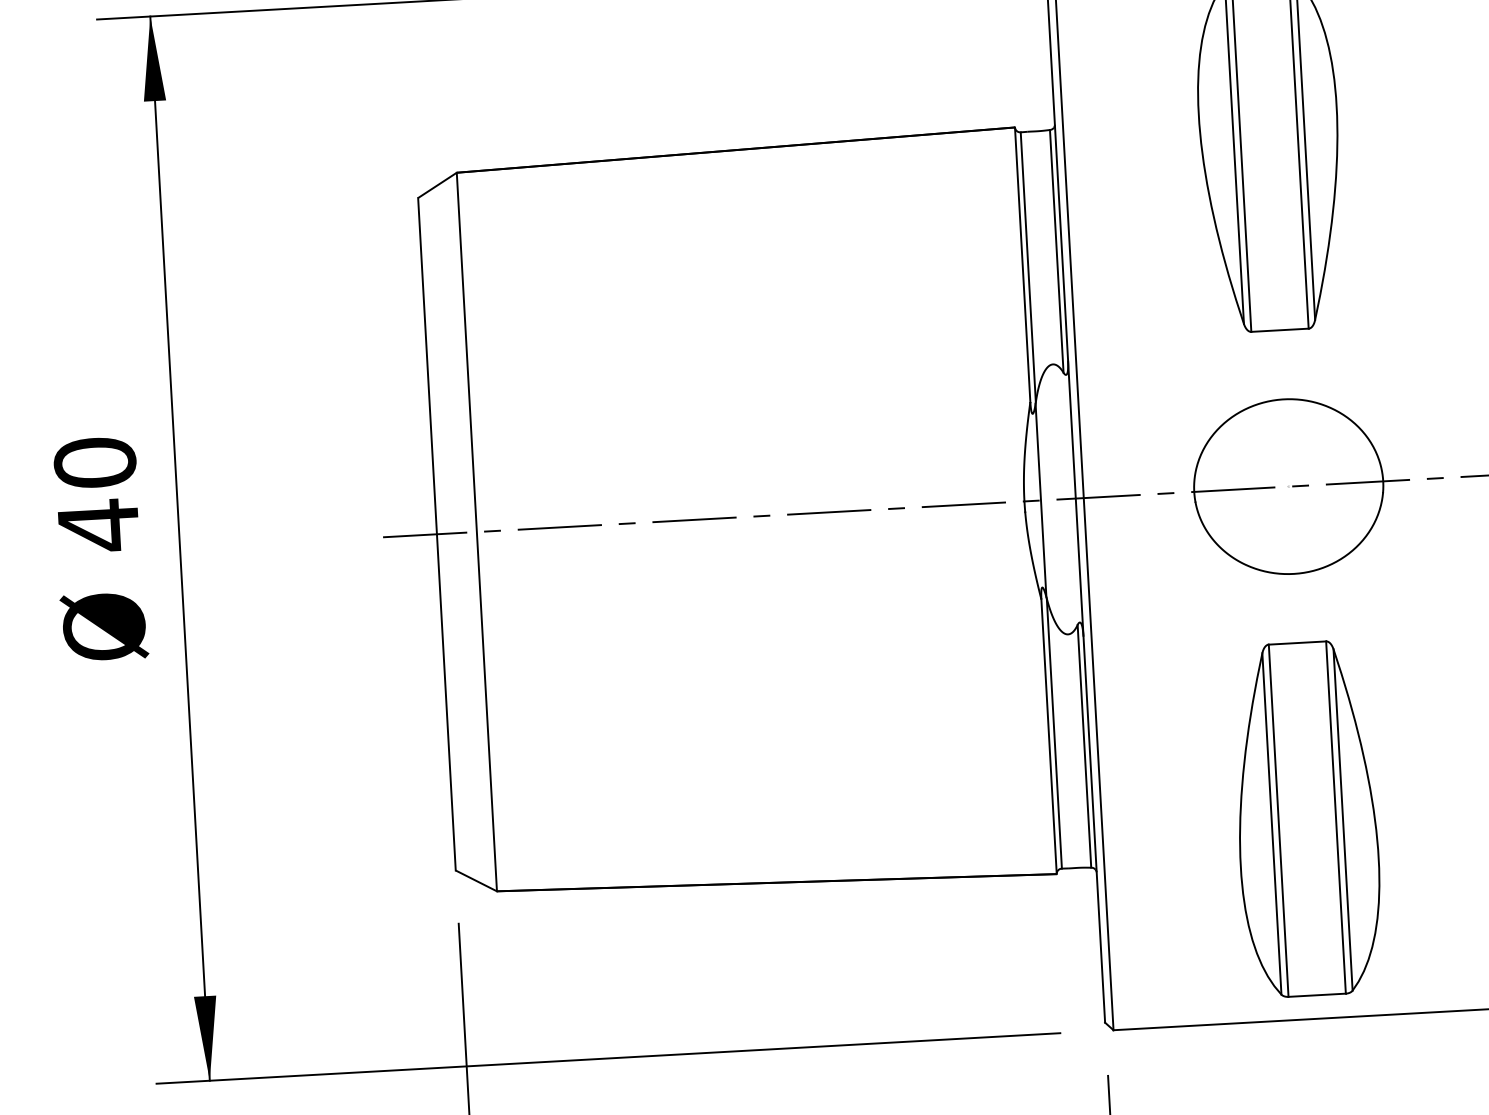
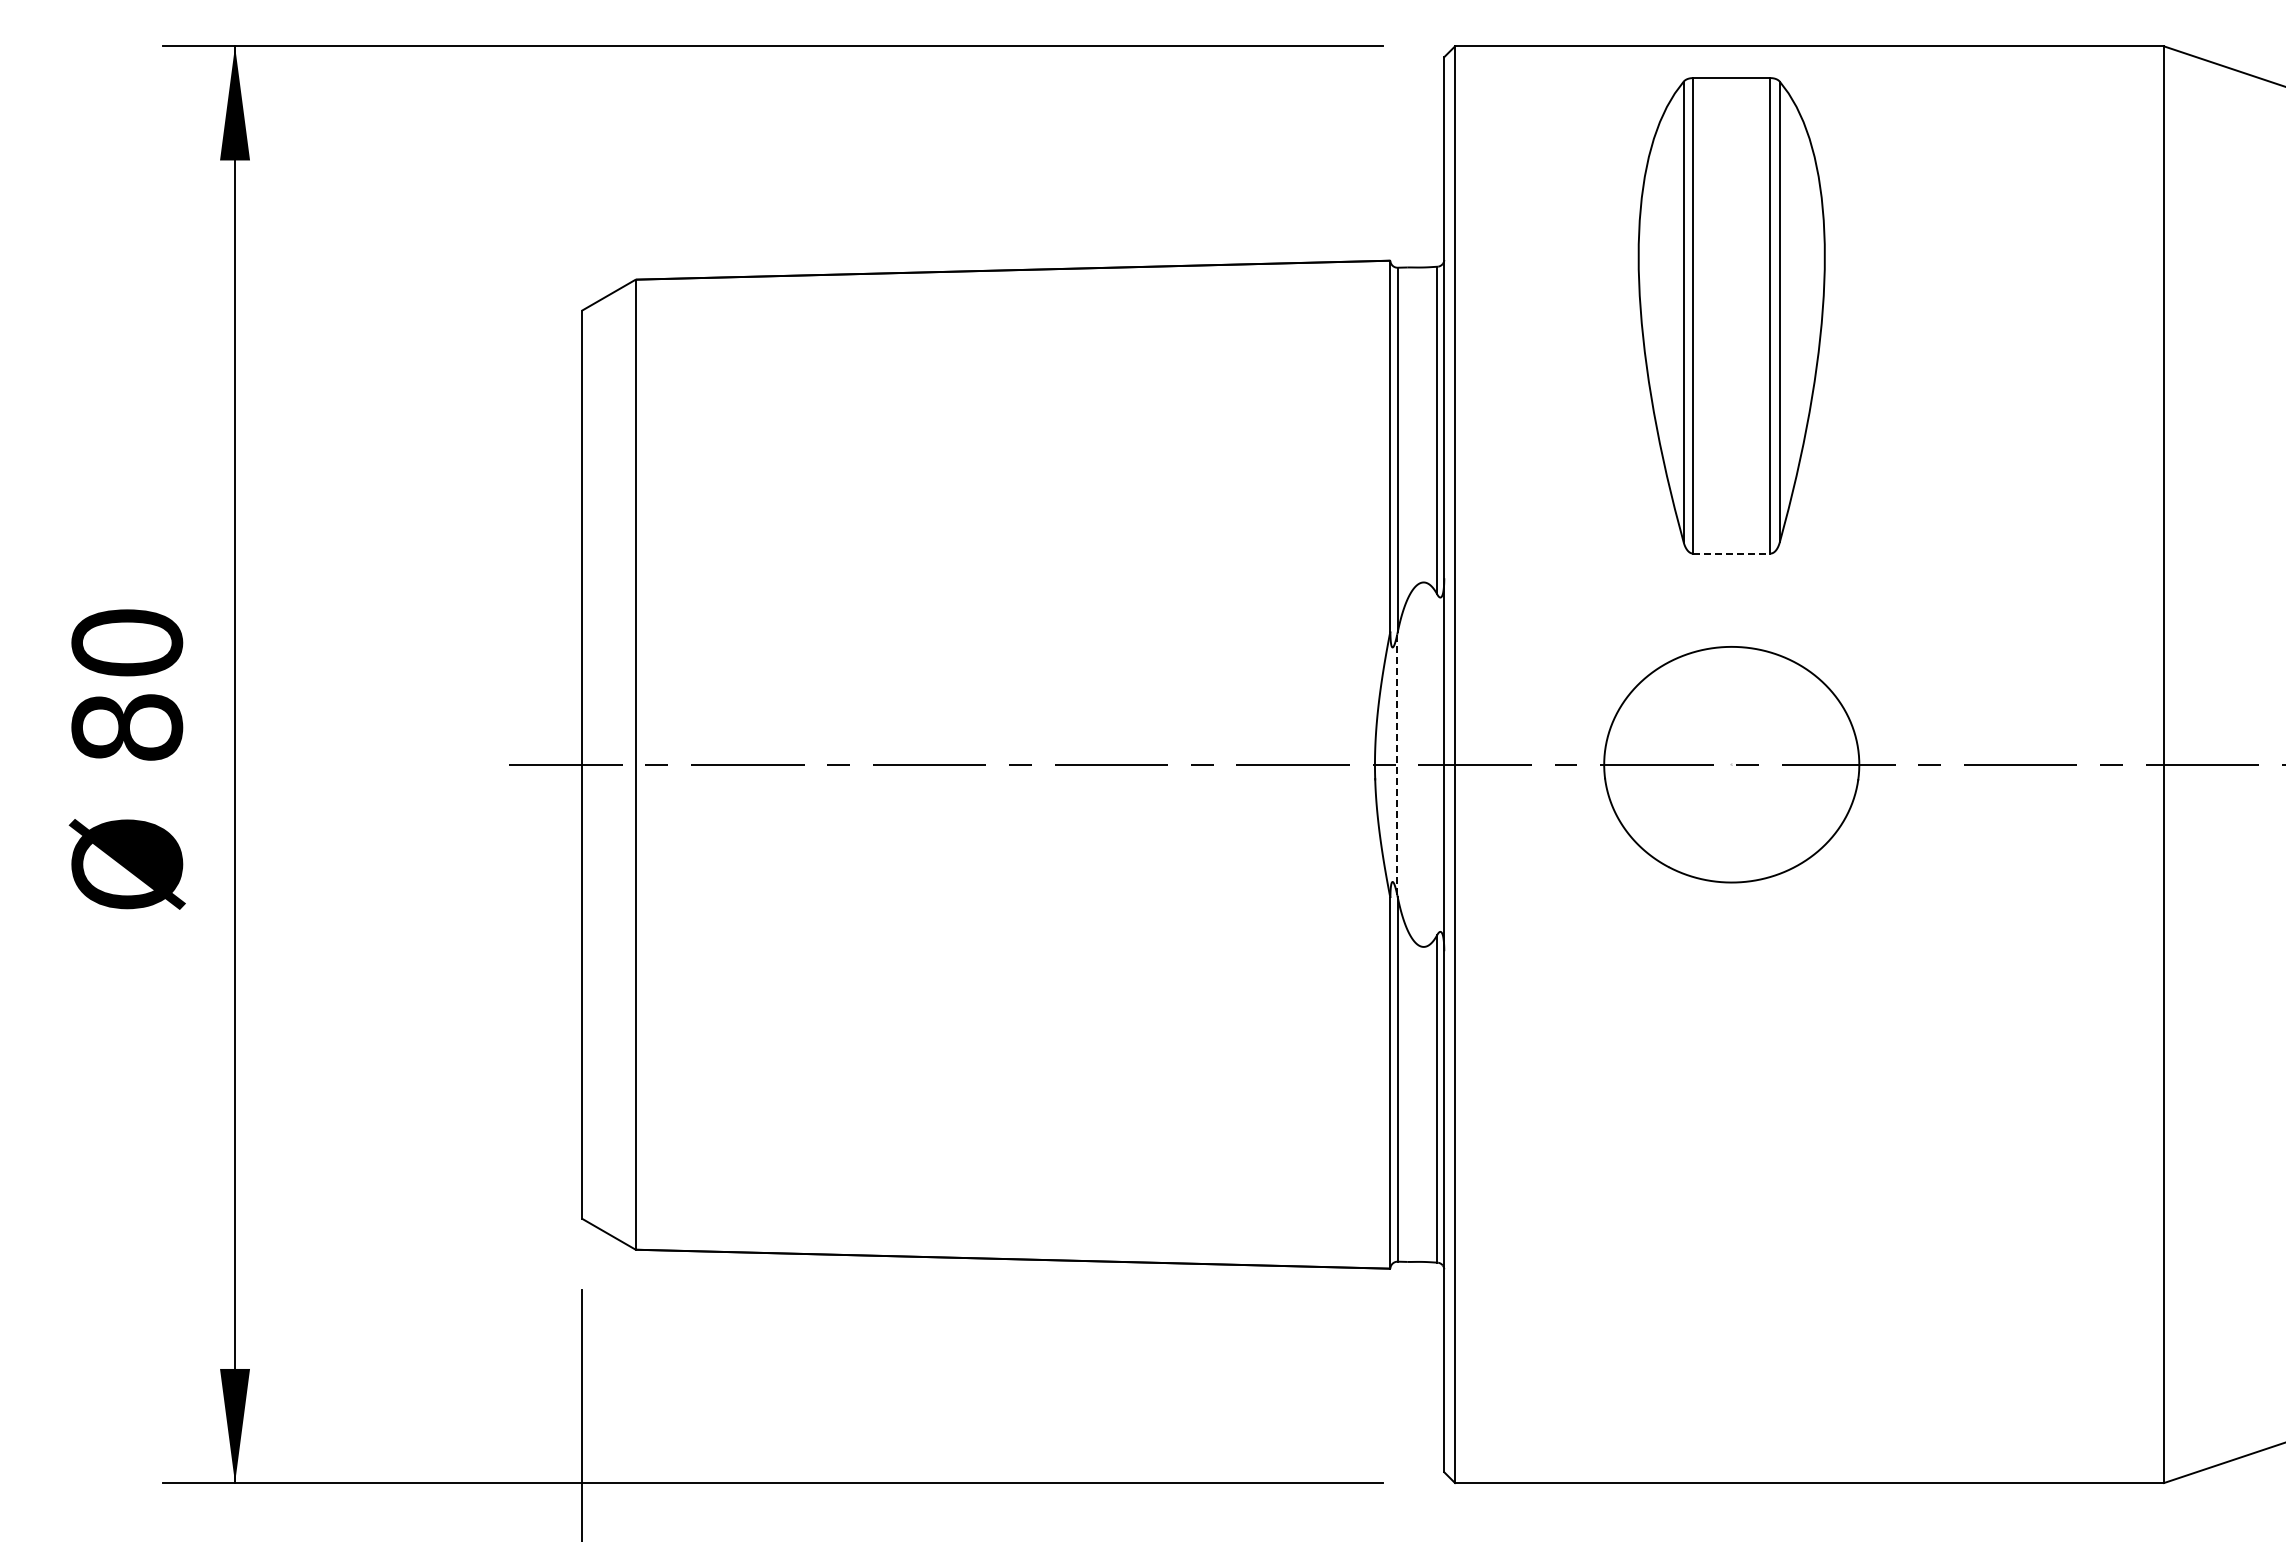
line: (1279, 330) -> (1731, 553), solid -> dashed
line: (1041, 500) -> (1397, 764), solid -> dashed
text: (98, 525) -> (127, 727), 40 -> 80
part: (1307, 819) -> (1731, 1213), removed

